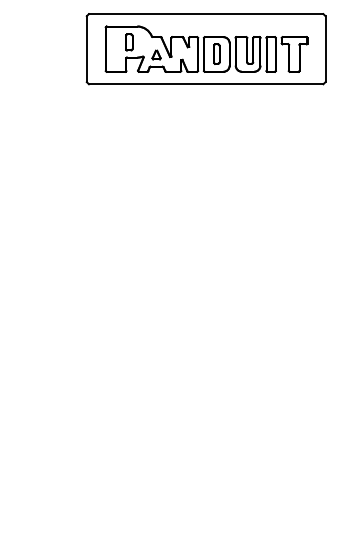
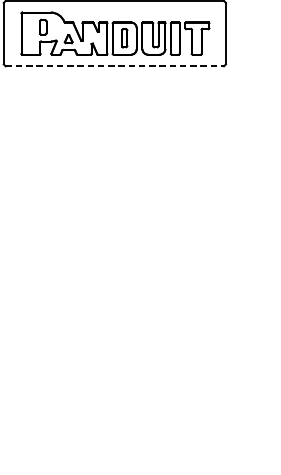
line: (206, 84) -> (115, 66), solid -> dashed

